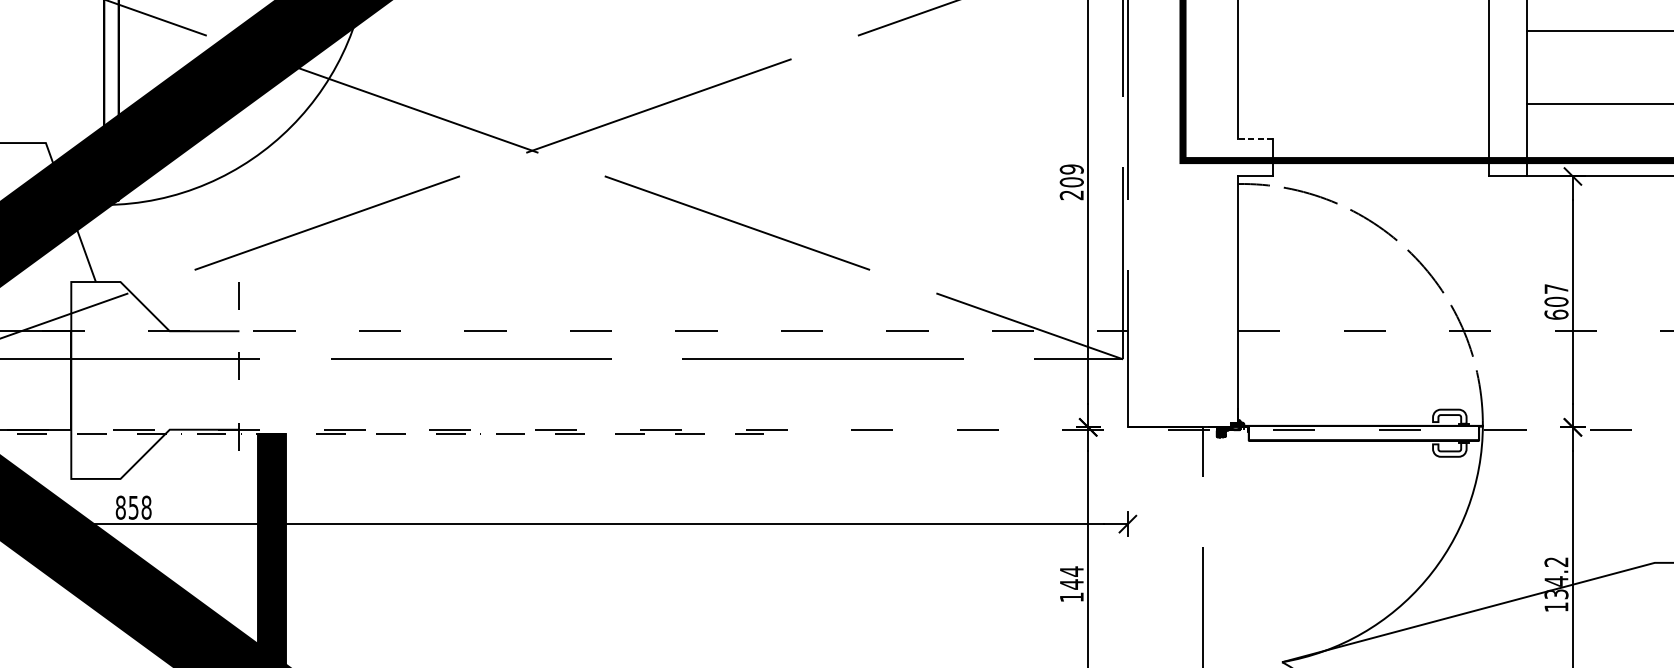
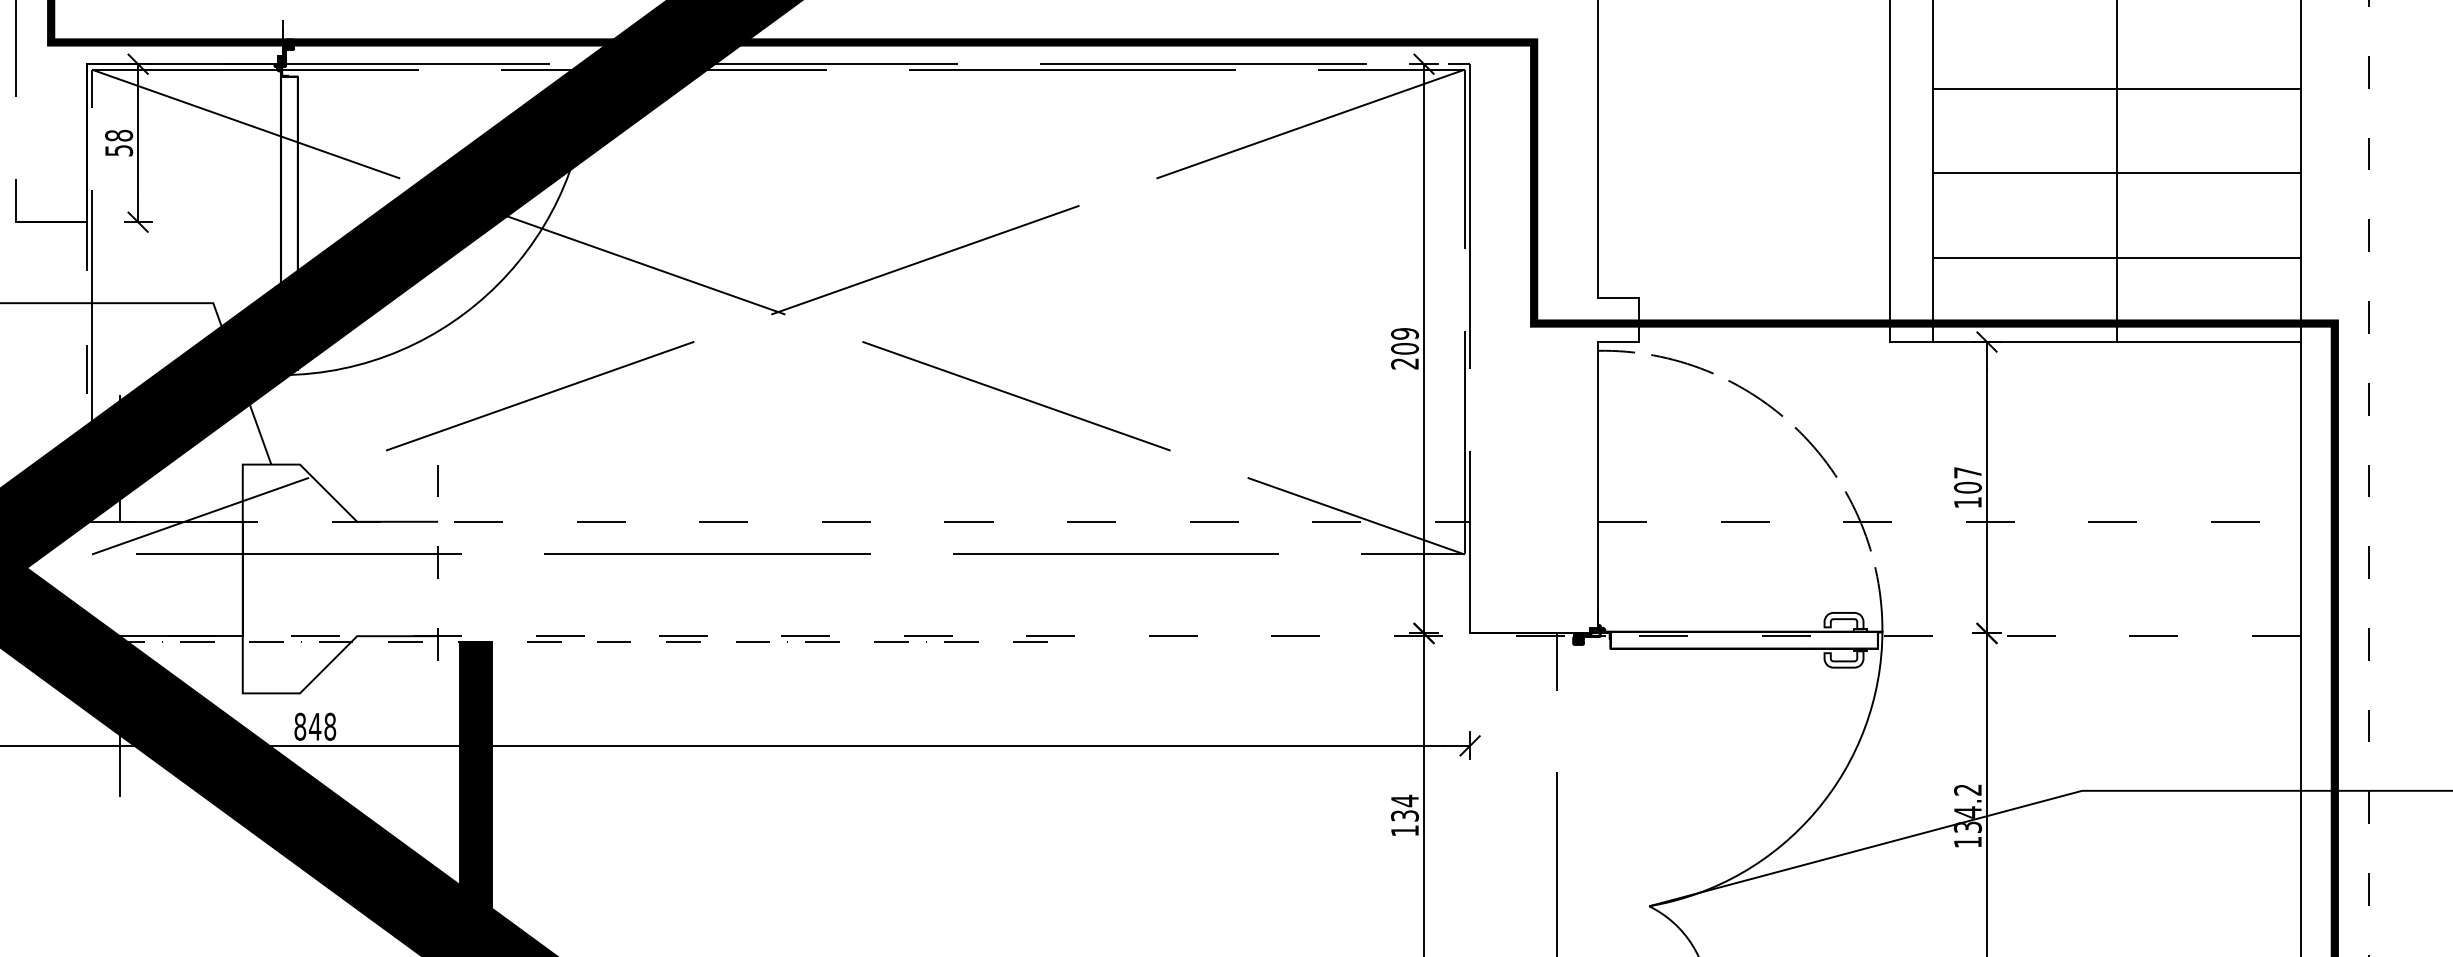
line: (1255, 139) -> (1618, 298), dashed -> solid
text: (1556, 314) -> (1967, 502), 607 -> 107
text: (133, 507) -> (315, 726), 858 -> 848
text: (1072, 584) -> (1405, 815), 144 -> 134

